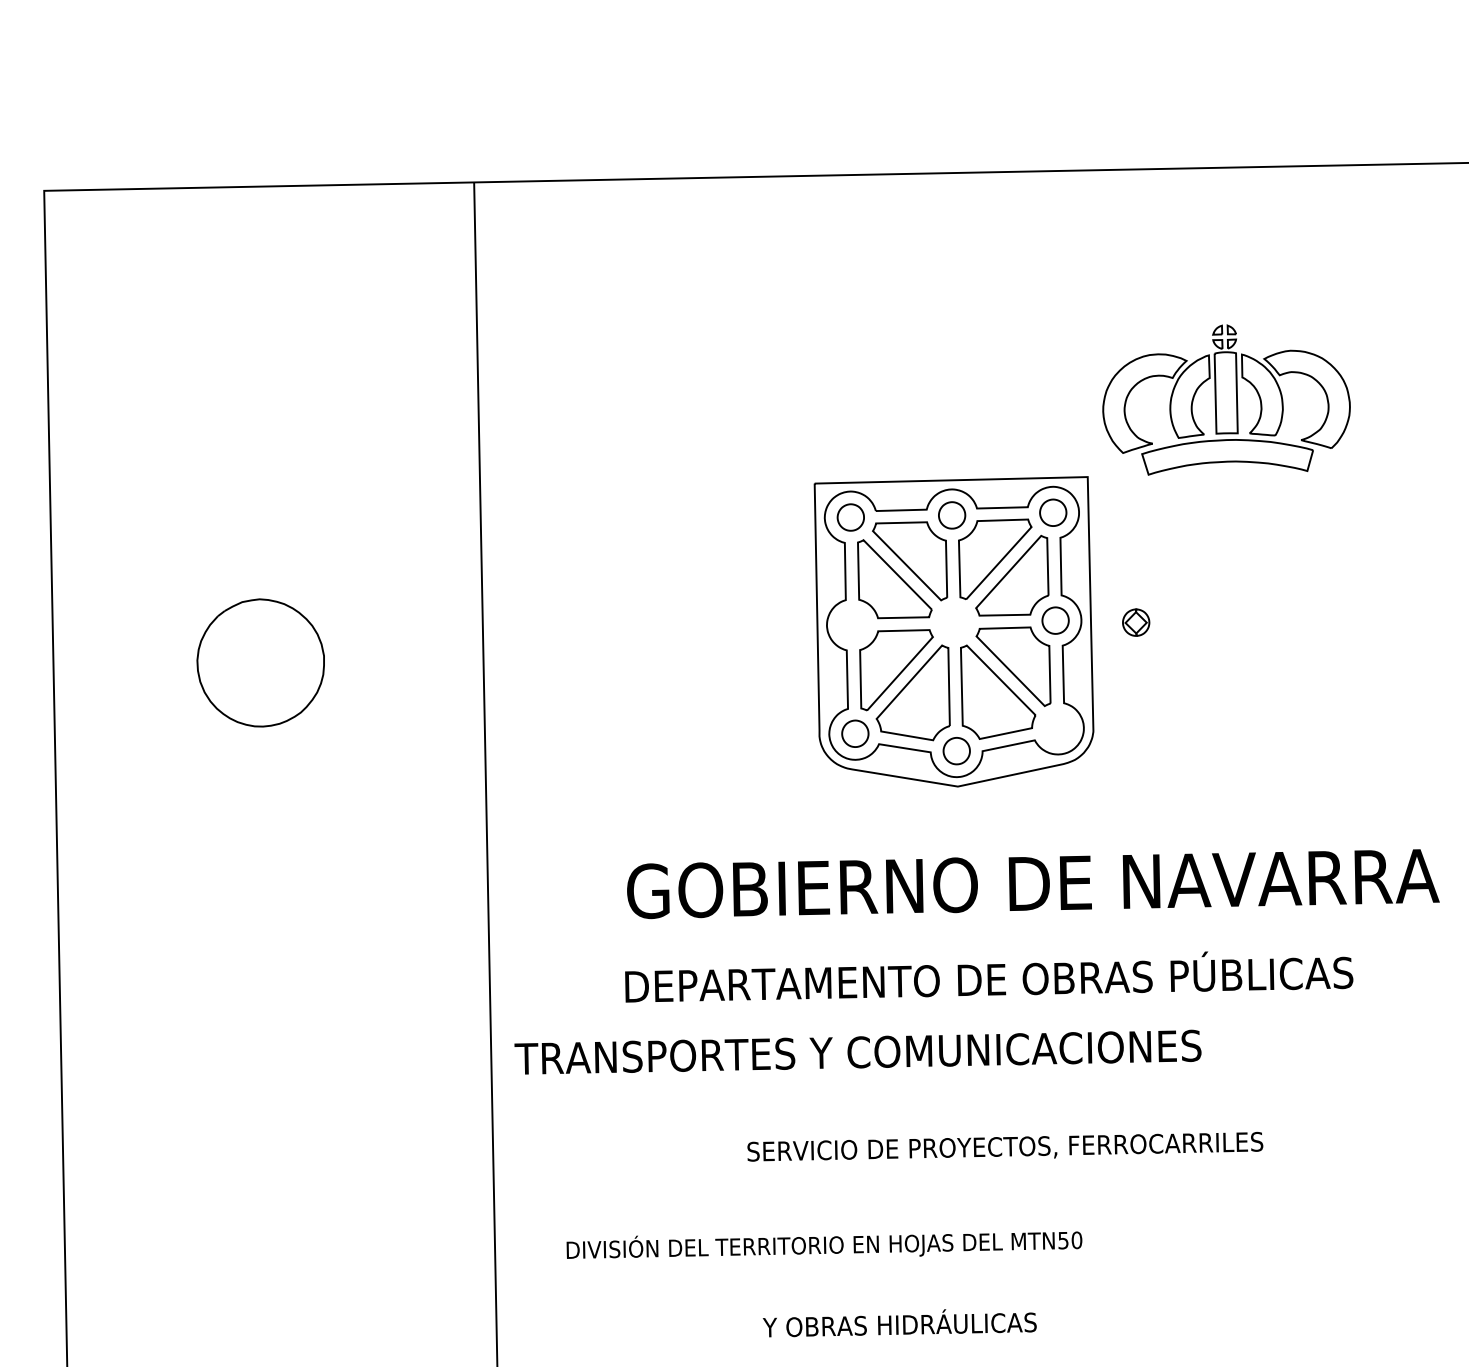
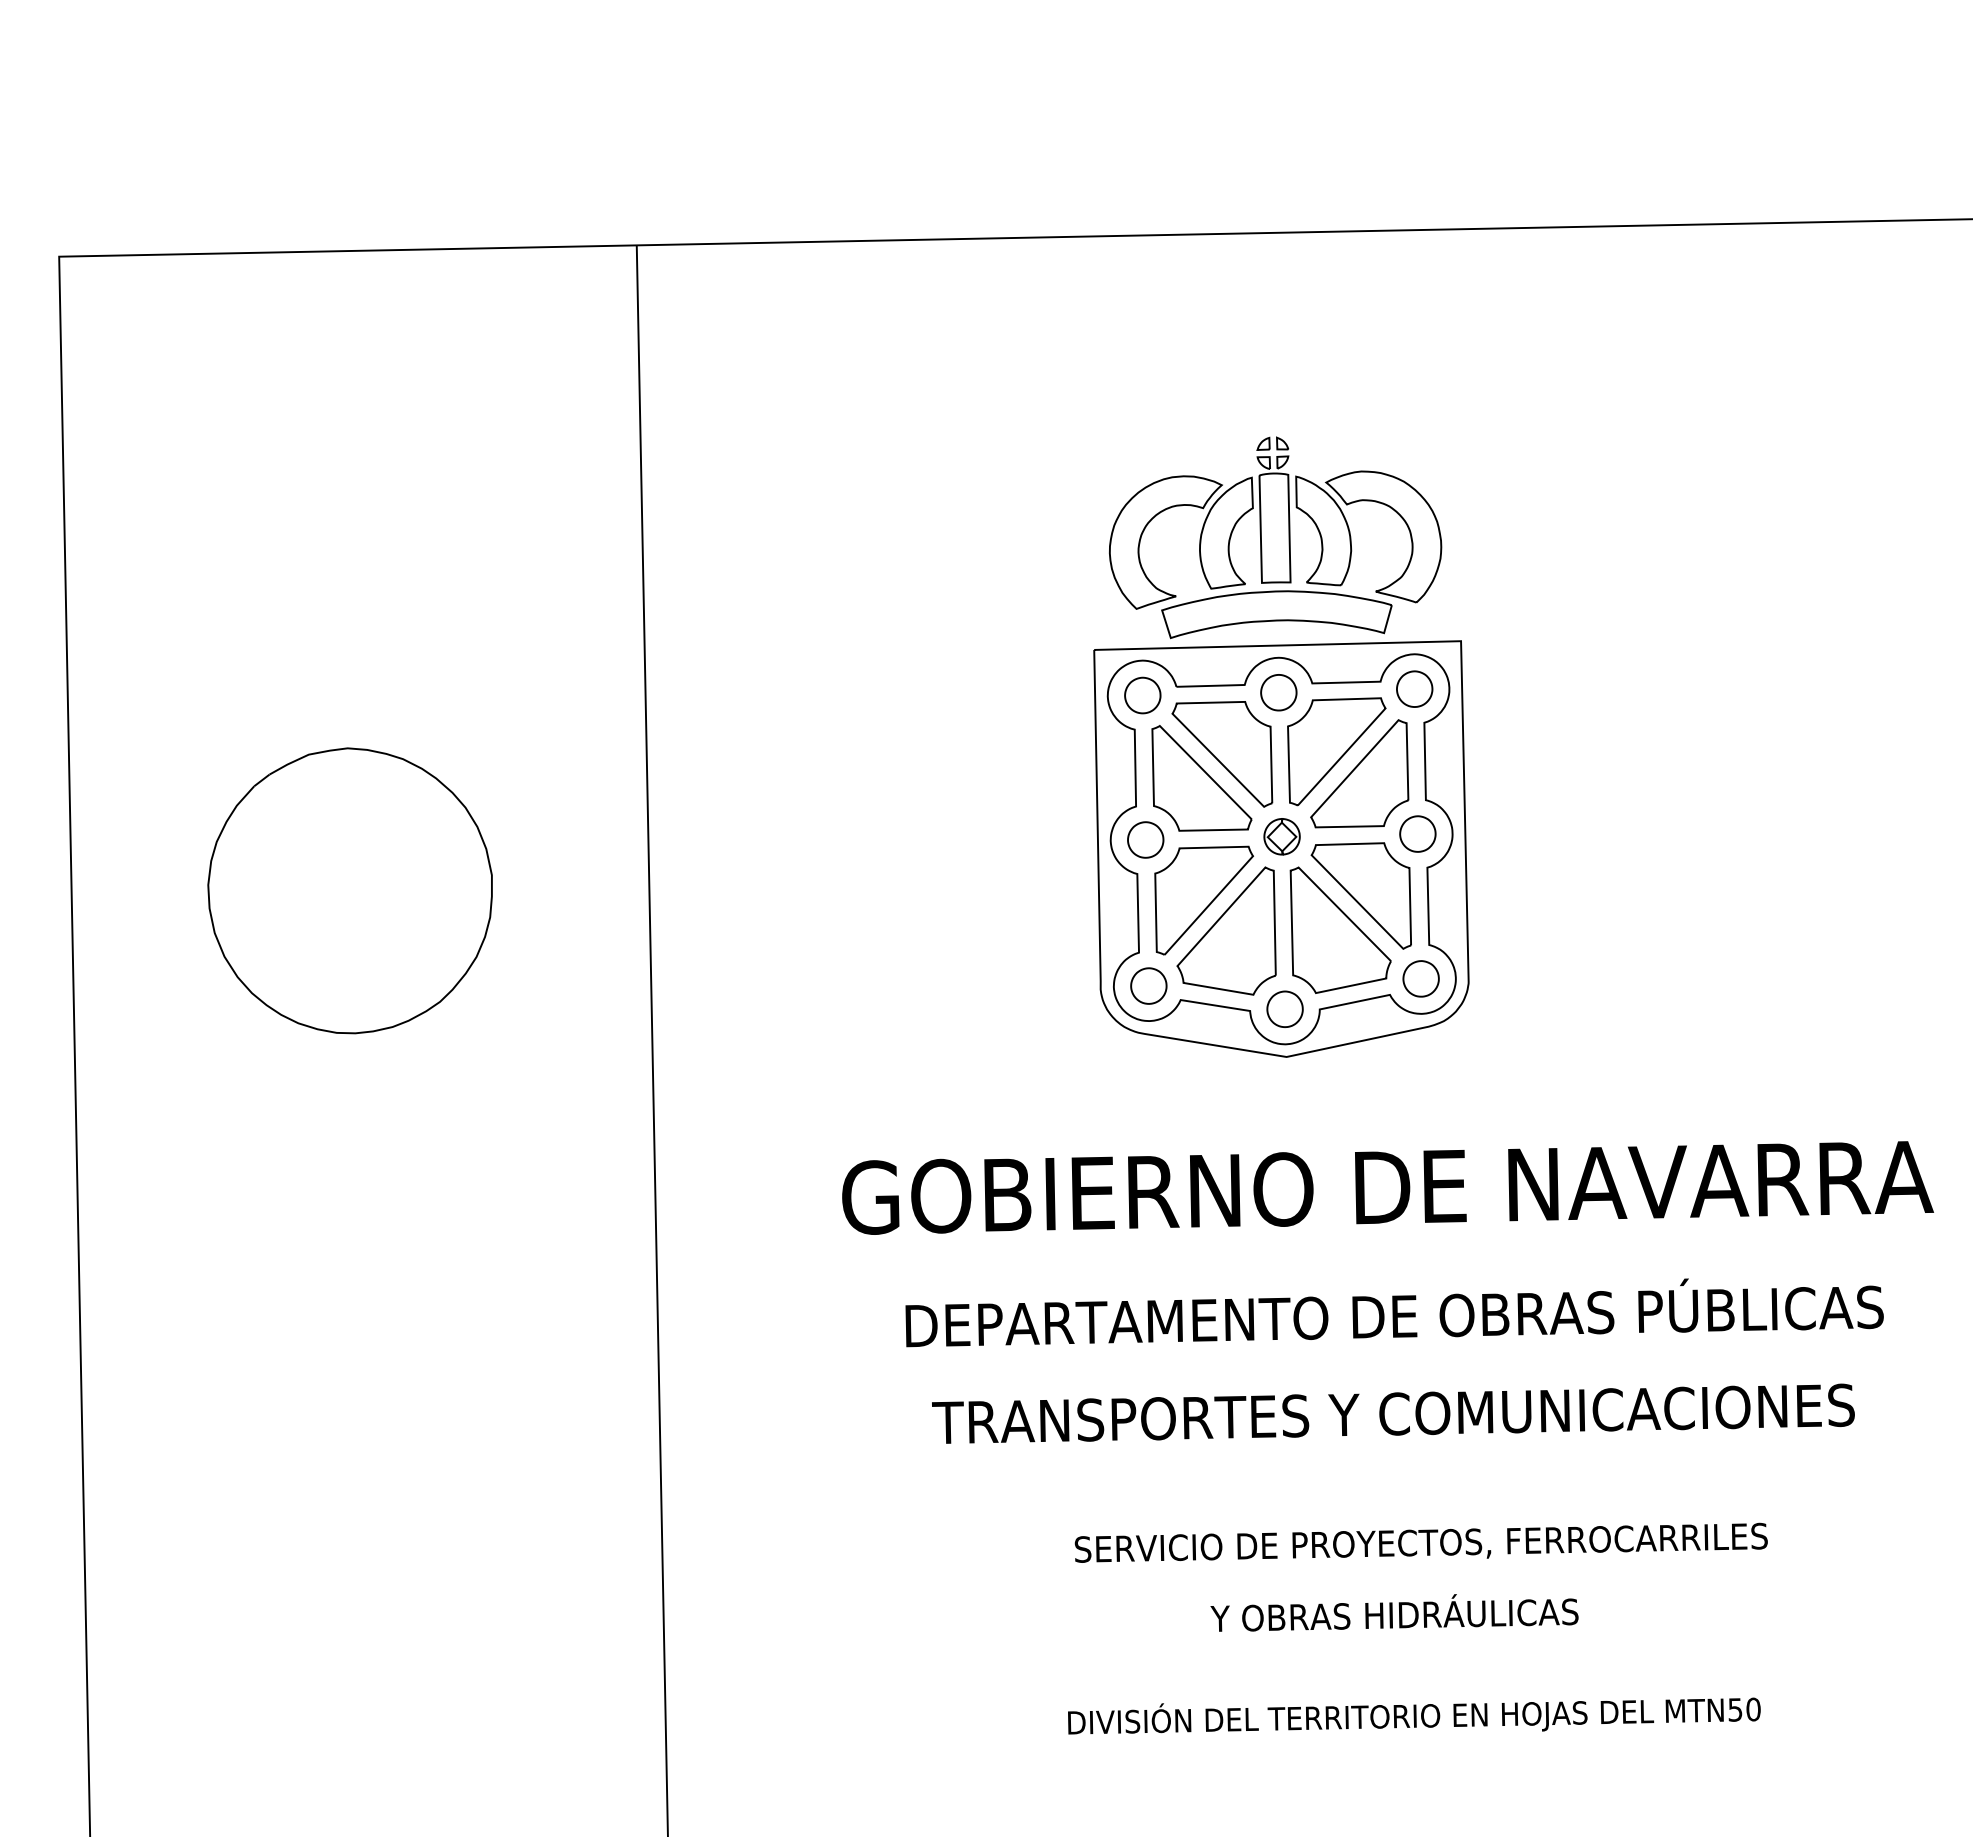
part: (1226, 399) -> (1275, 537), moved
part: (1135, 622) -> (1281, 836), moved
part: (852, 624) -> (1145, 839), added
part: (260, 662) -> (349, 890), size x1.67
part: (1057, 728) -> (1420, 978), added
text: (989, 976) -> (1394, 1312), moved
text: (858, 1051) -> (1393, 1413), moved
text: (1004, 1146) -> (1420, 1542), moved
text: (824, 1244) -> (1414, 1715), moved
text: (899, 1322) -> (1394, 1612), moved

